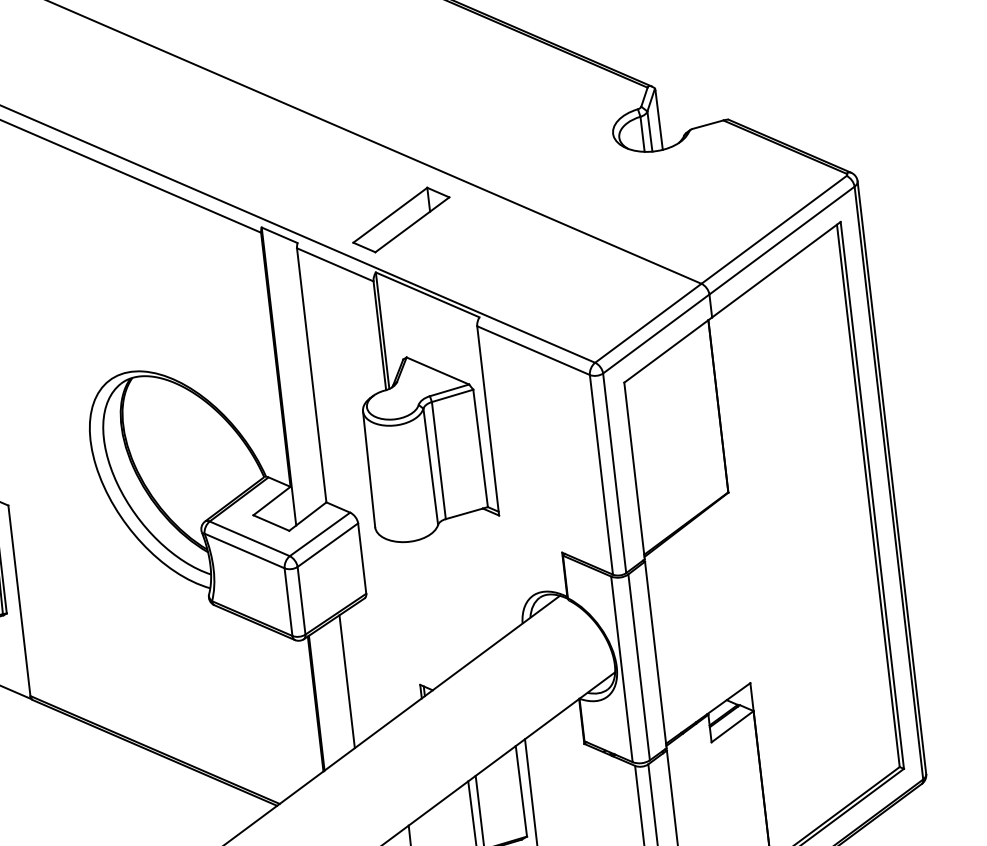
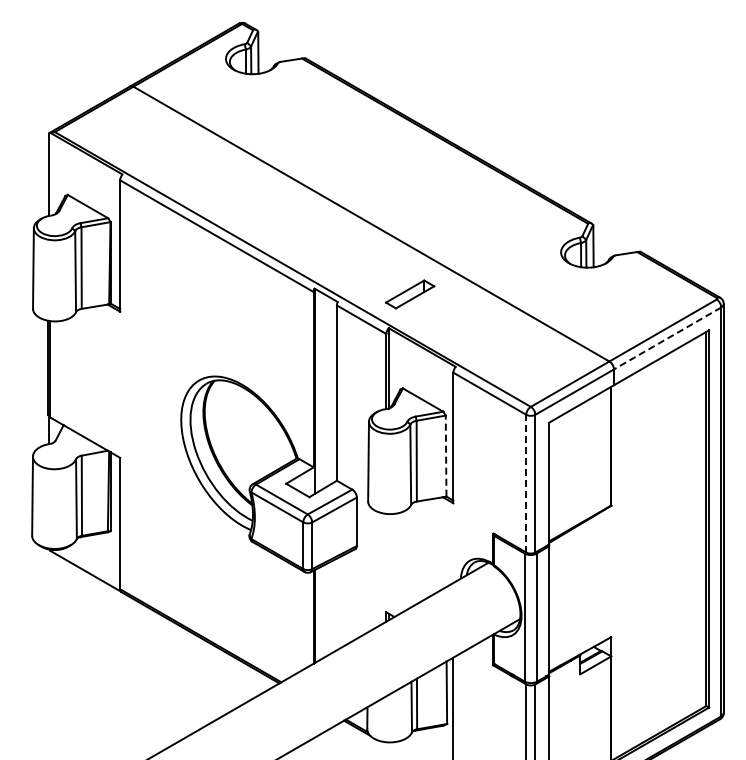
part: (400, 220) -> (409, 294), size x0.7
line: (781, 240) -> (667, 338), solid -> dashed
line: (481, 448) -> (446, 456), solid -> dashed
line: (601, 474) -> (526, 483), solid -> dashed
line: (346, 681) -> (336, 604), removed

